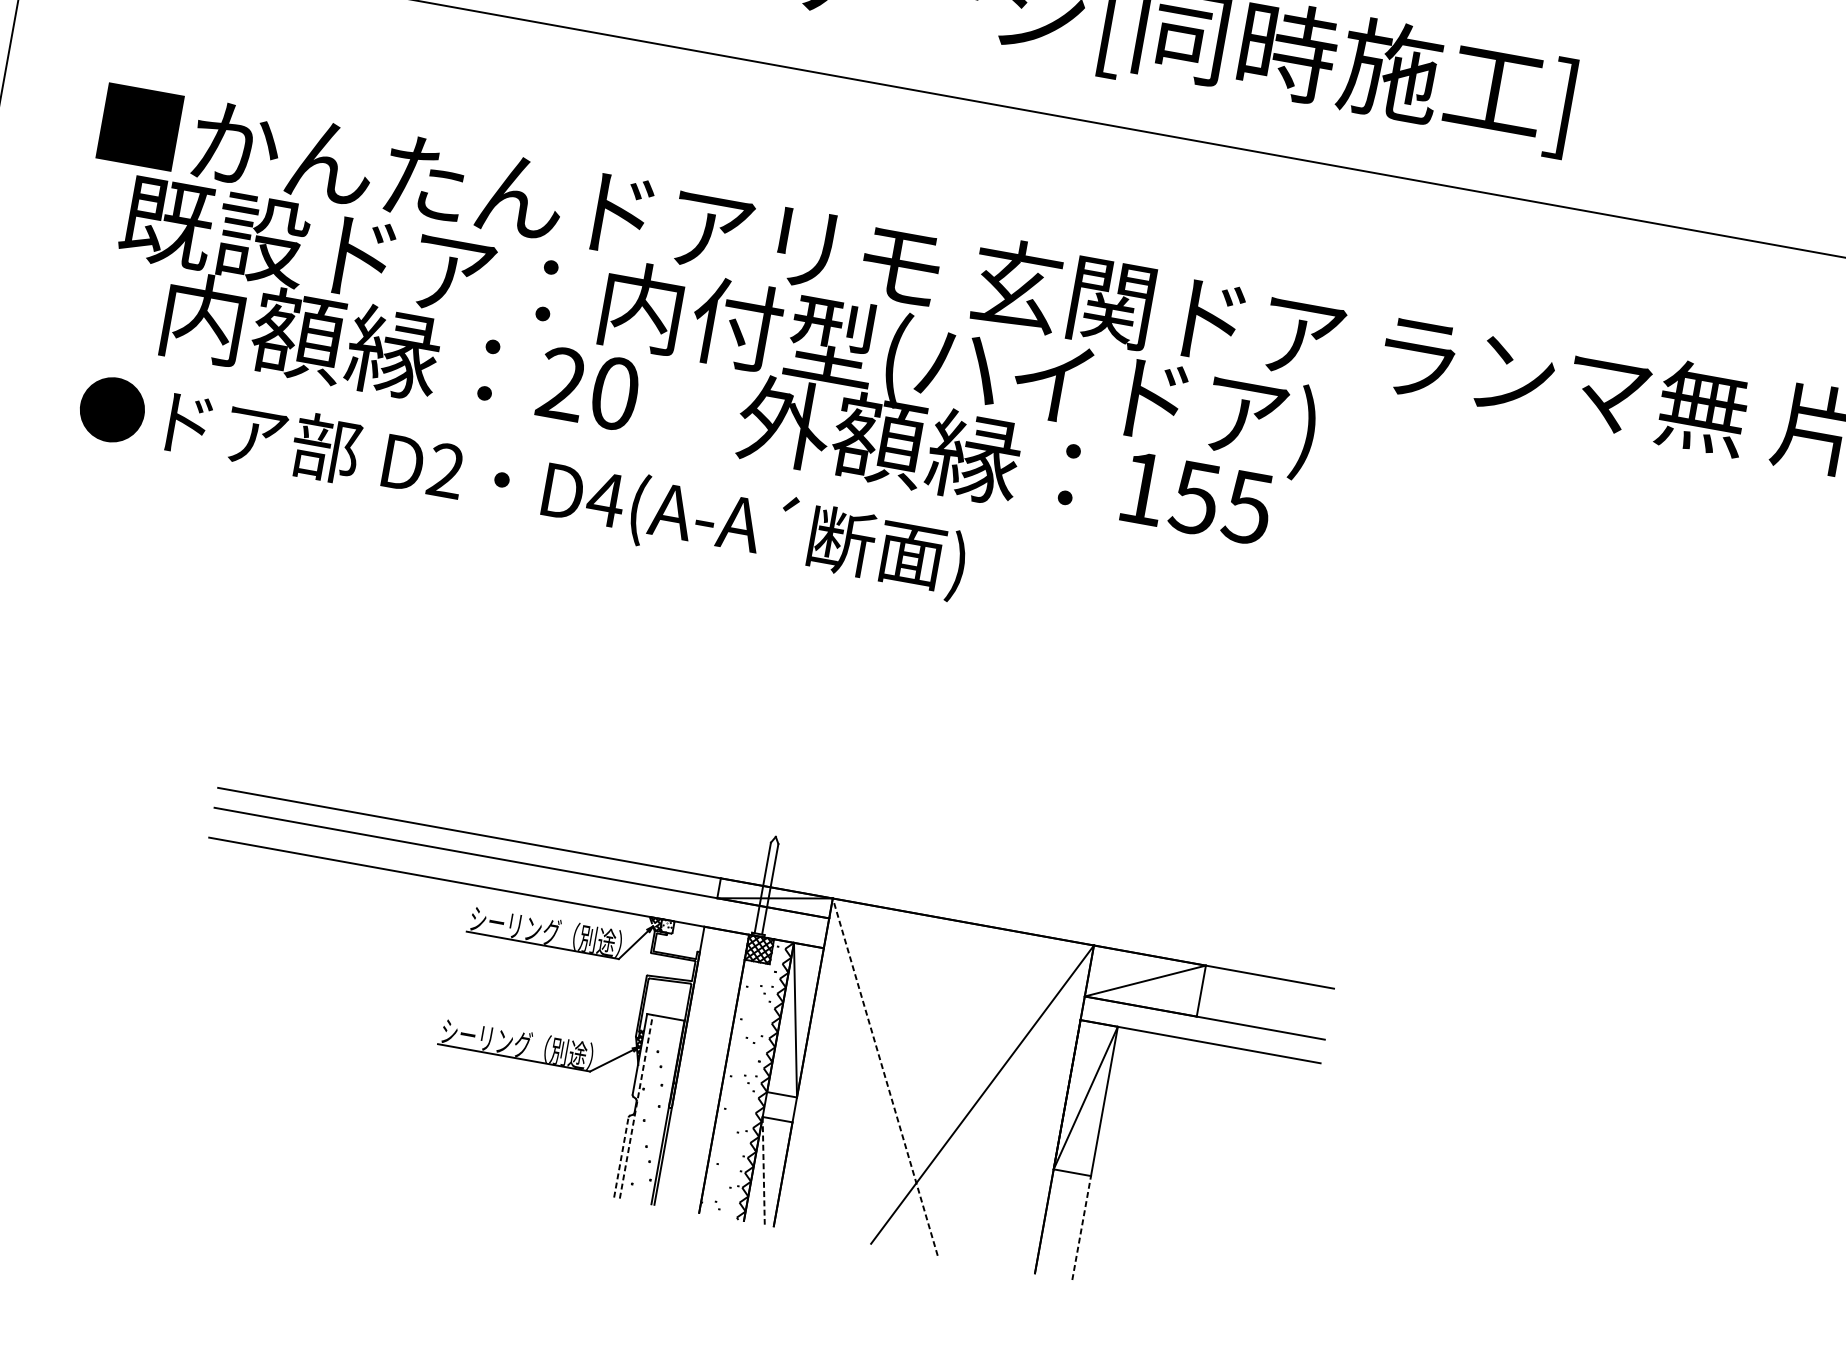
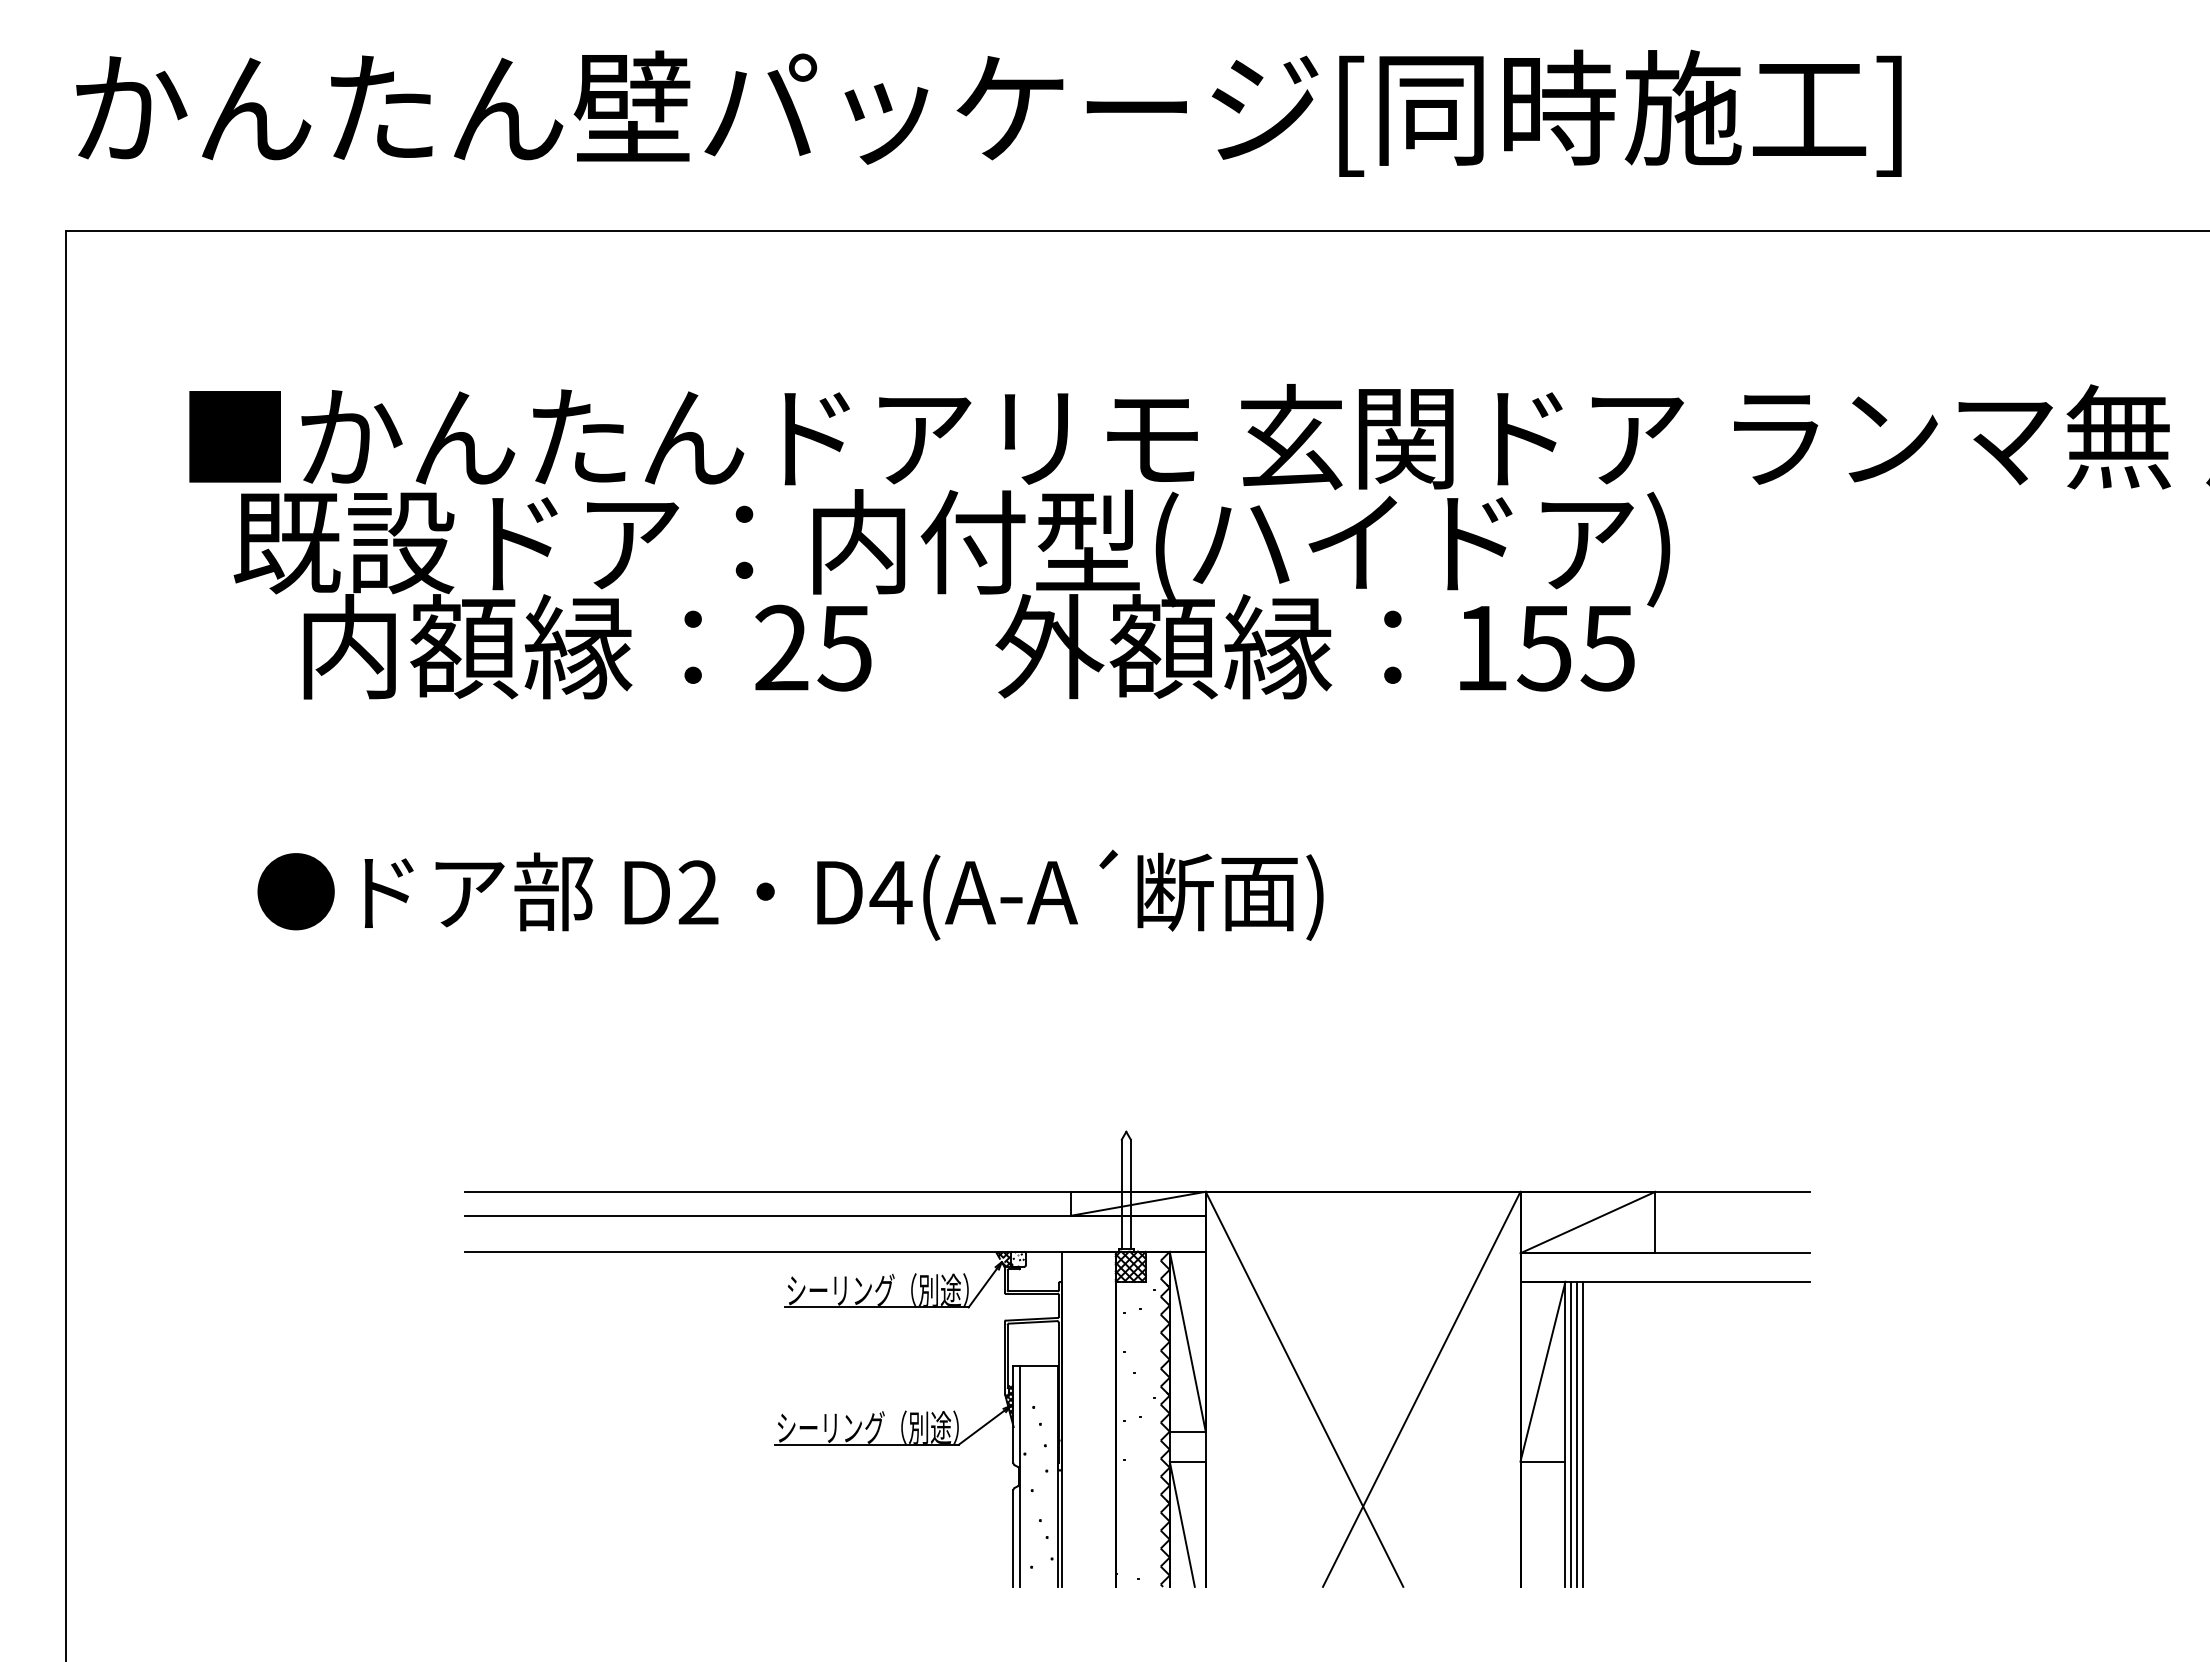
text: (614, 392) -> (844, 647), 20 -> 25
text: (522, 485) -> (790, 894), moved
line: (885, 1077) -> (1304, 1389), dashed -> solid
line: (636, 1107) -> (1020, 1476), dashed -> solid
line: (1100, 1153) -> (1571, 1433), added
line: (1105, 1154) -> (1577, 1433), added
line: (1110, 1155) -> (1583, 1433), added
line: (621, 1157) -> (1013, 1538), dashed -> solid
line: (763, 1171) -> (1182, 1524), dashed -> solid
line: (1081, 1228) -> (1565, 1524), dashed -> solid

